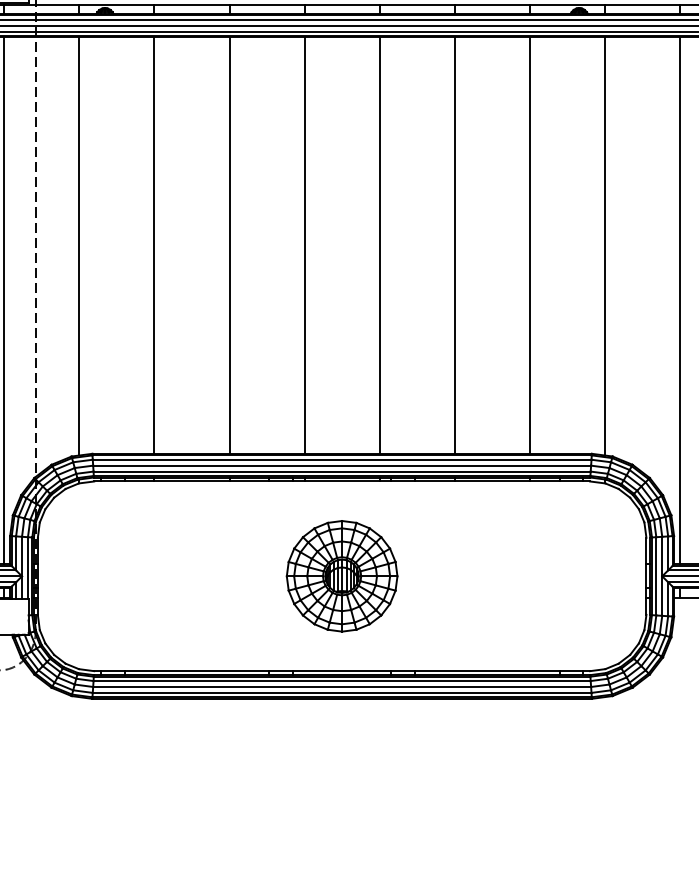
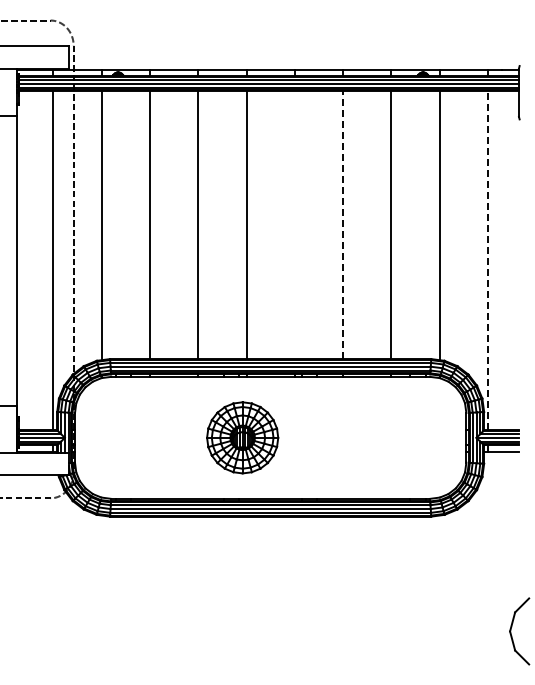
line: (379, 246) -> (294, 225), removed
line: (455, 246) -> (343, 225), solid -> dashed
line: (679, 300) -> (487, 260), solid -> dashed
part: (341, 575) -> (242, 437), moved

